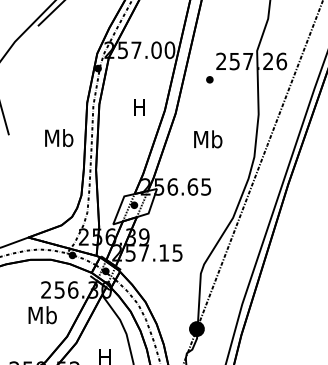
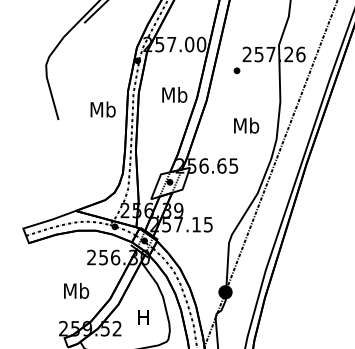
text: (139, 106) -> (174, 94), H -> Mb
text: (58, 137) -> (102, 109), moved
text: (208, 139) -> (246, 125), moved
text: (42, 314) -> (76, 290), moved

